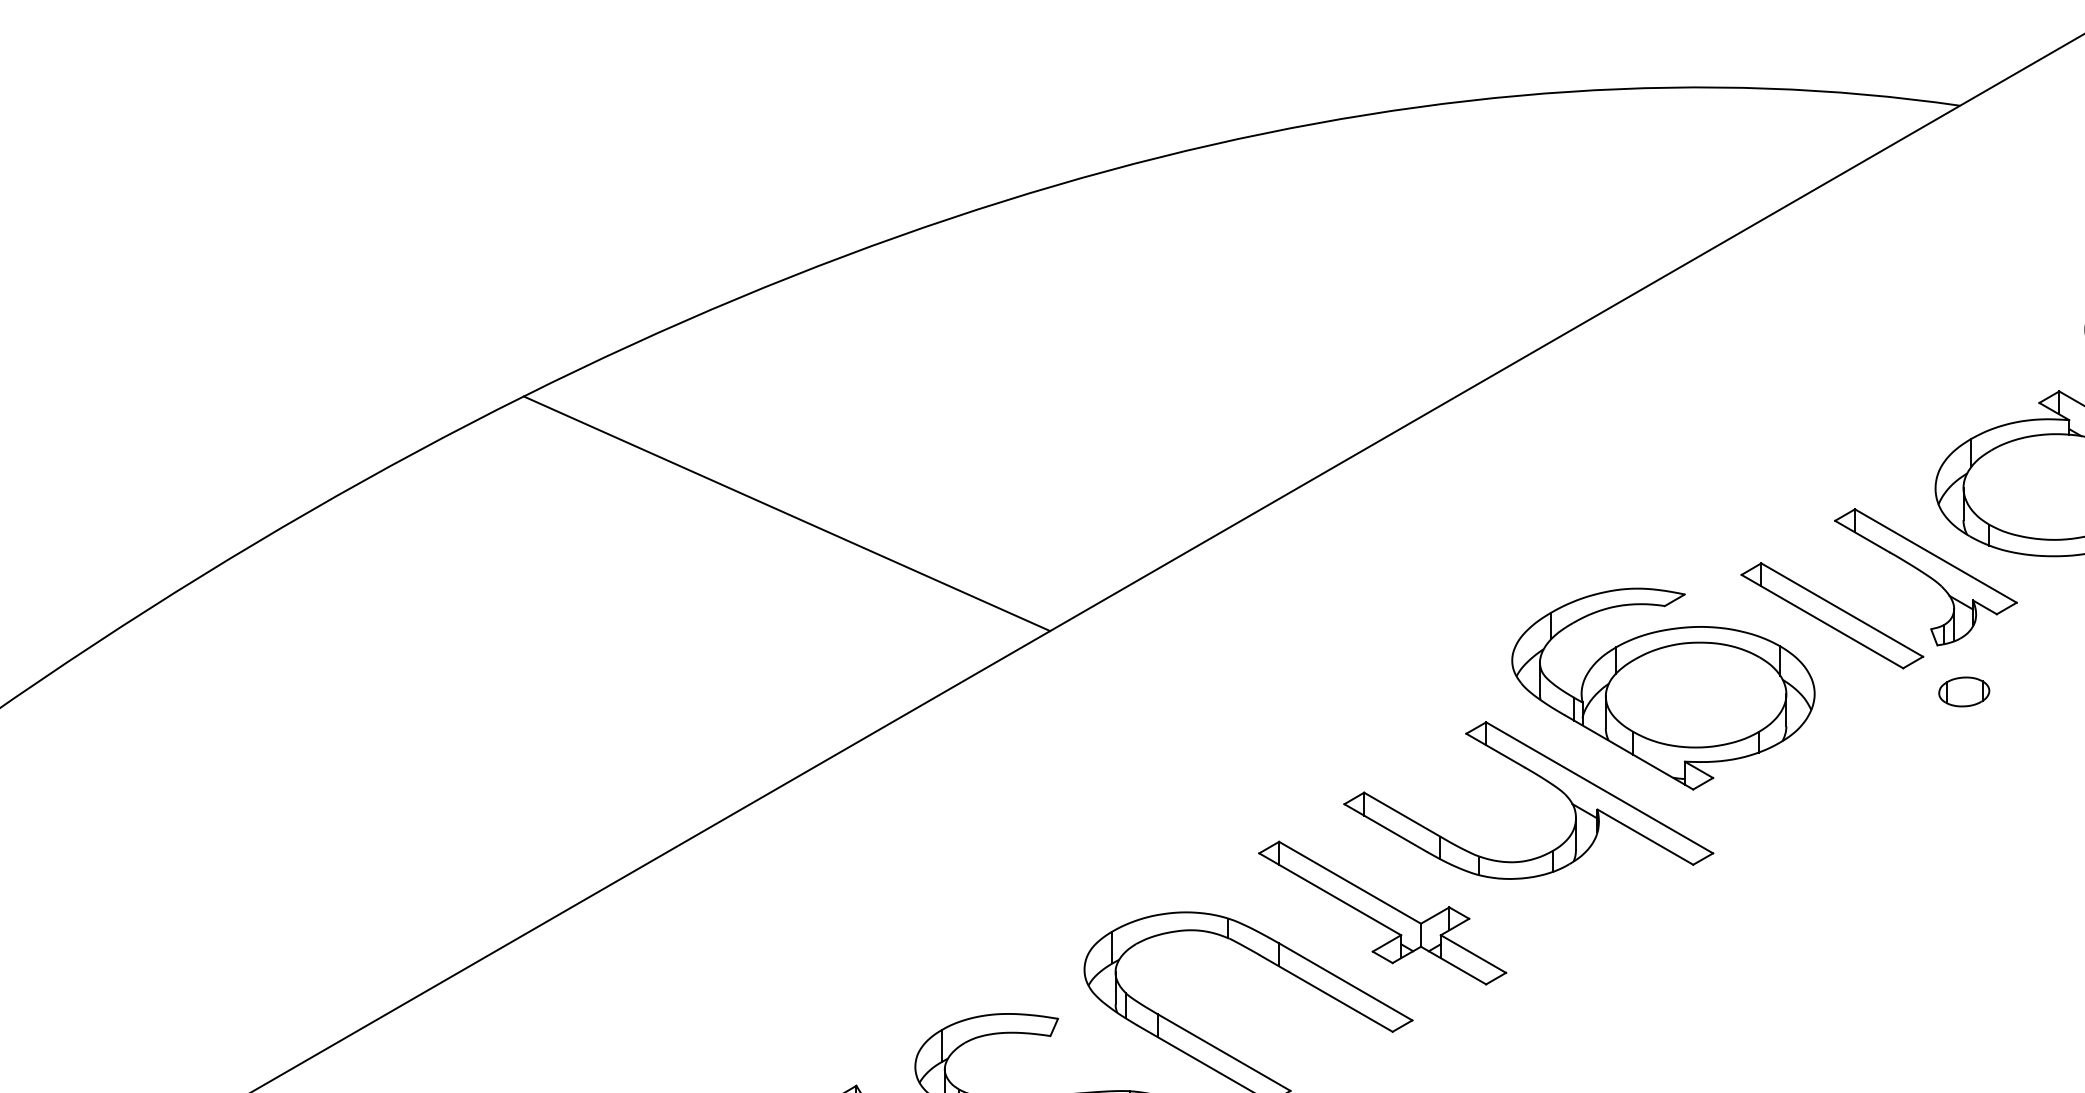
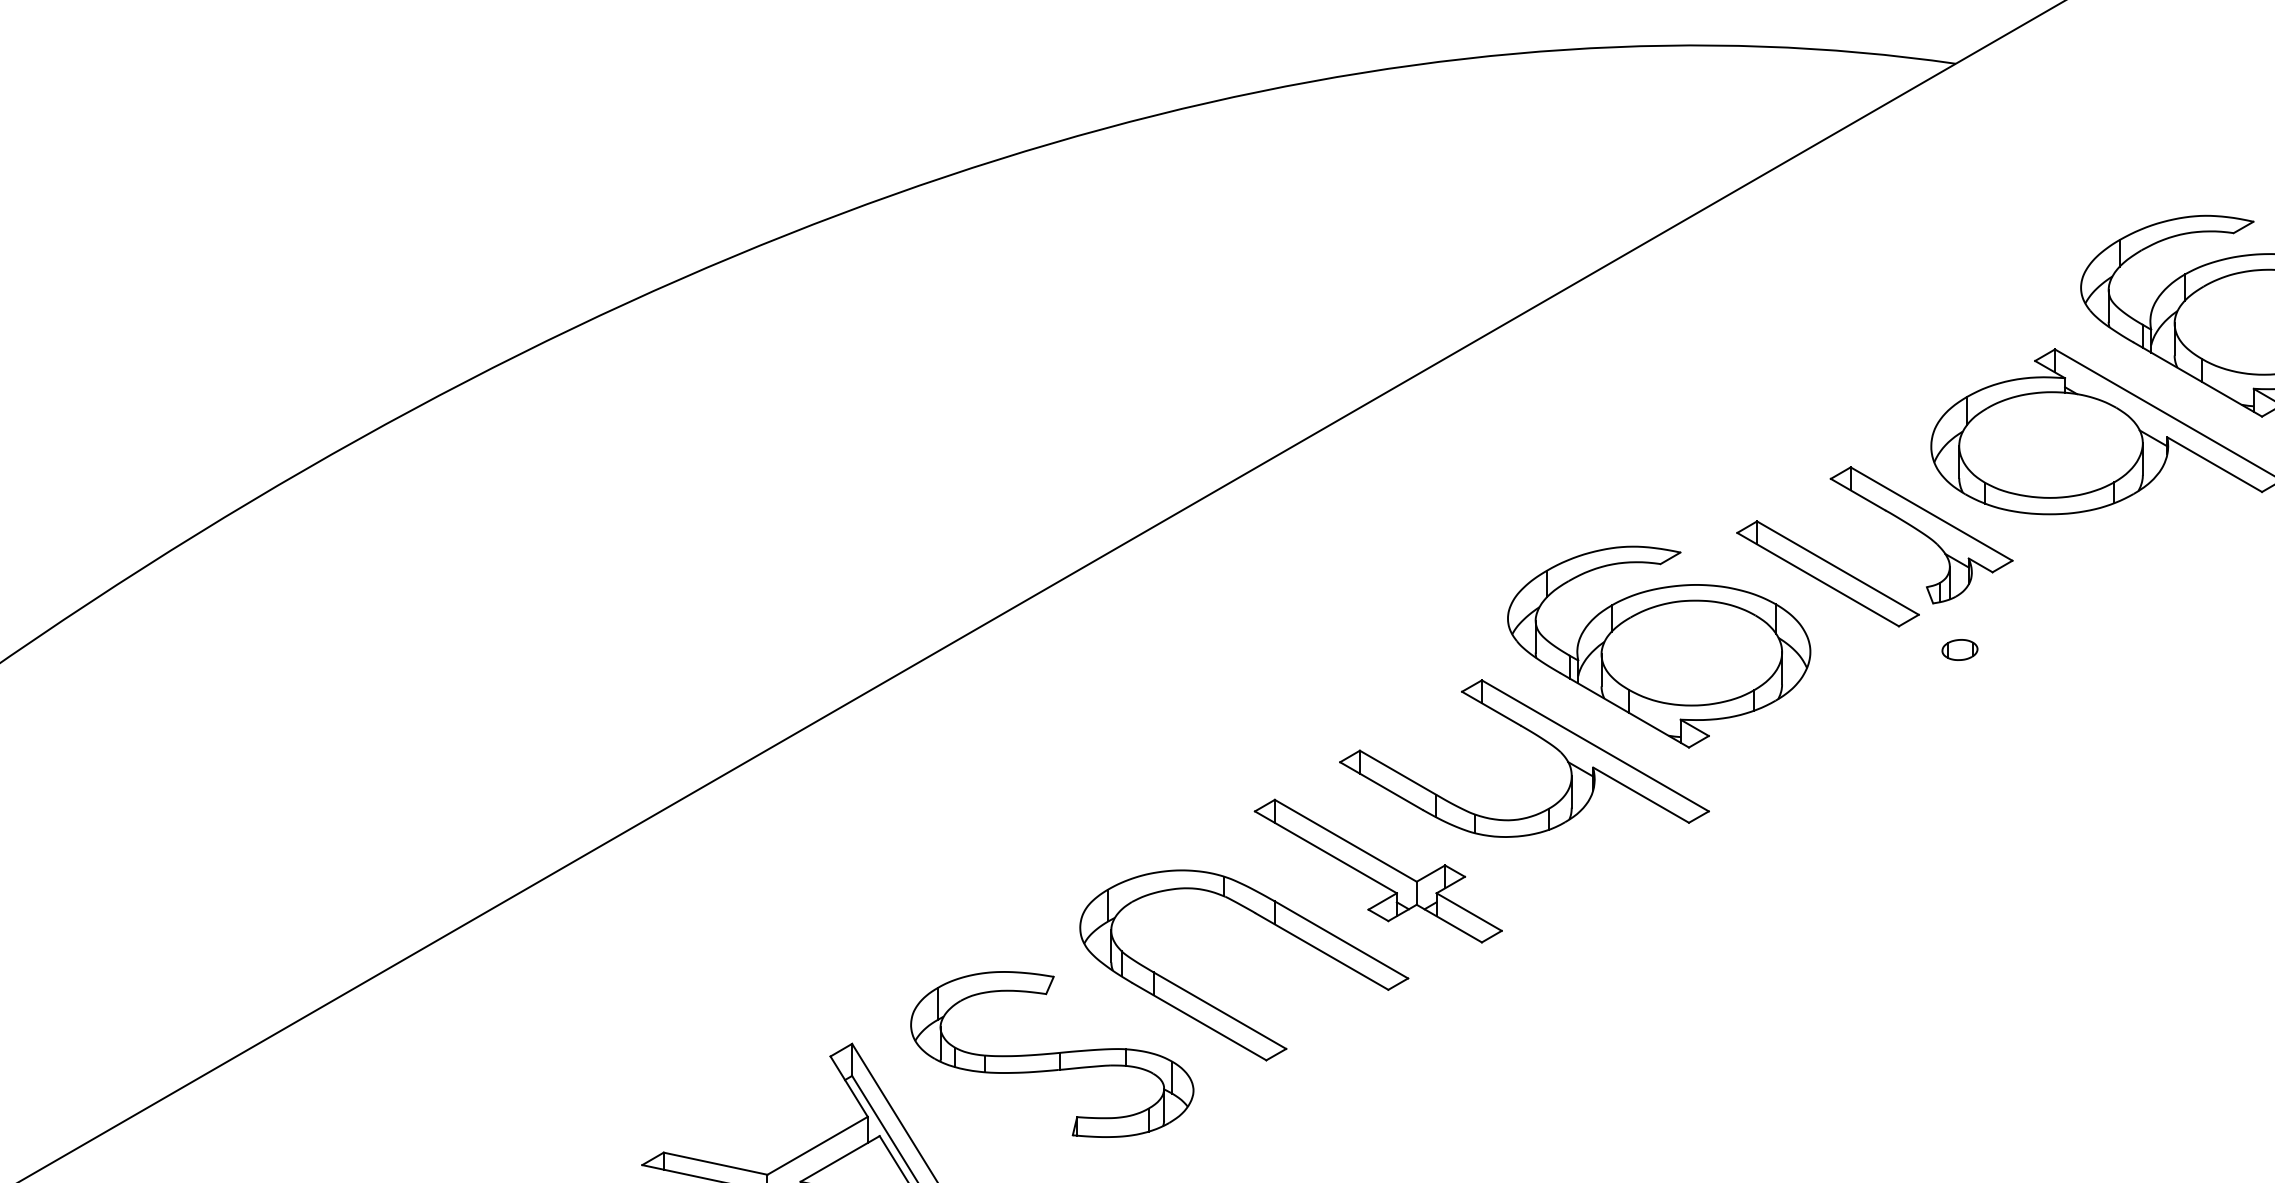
line: (786, 513) -> (782, 471), removed
part: (1963, 691) -> (1959, 649), size x0.7

